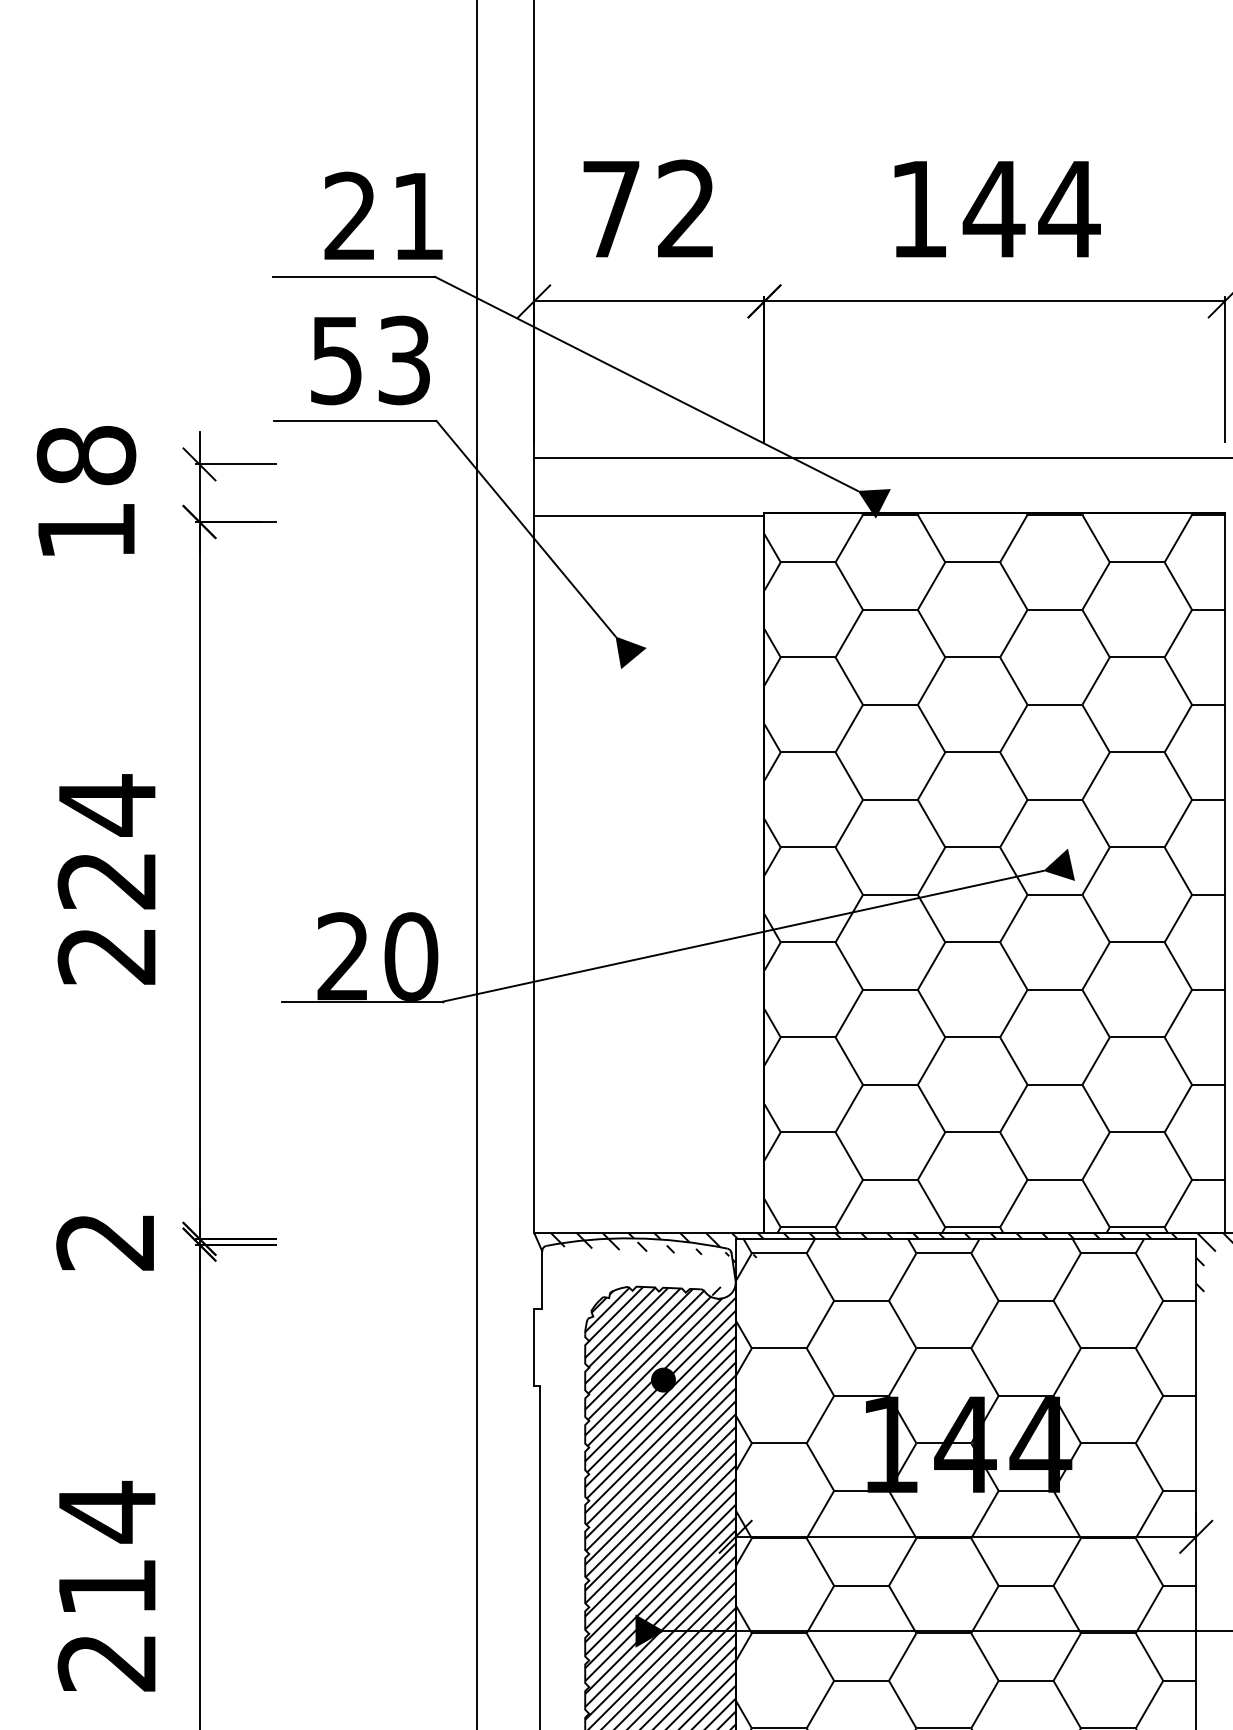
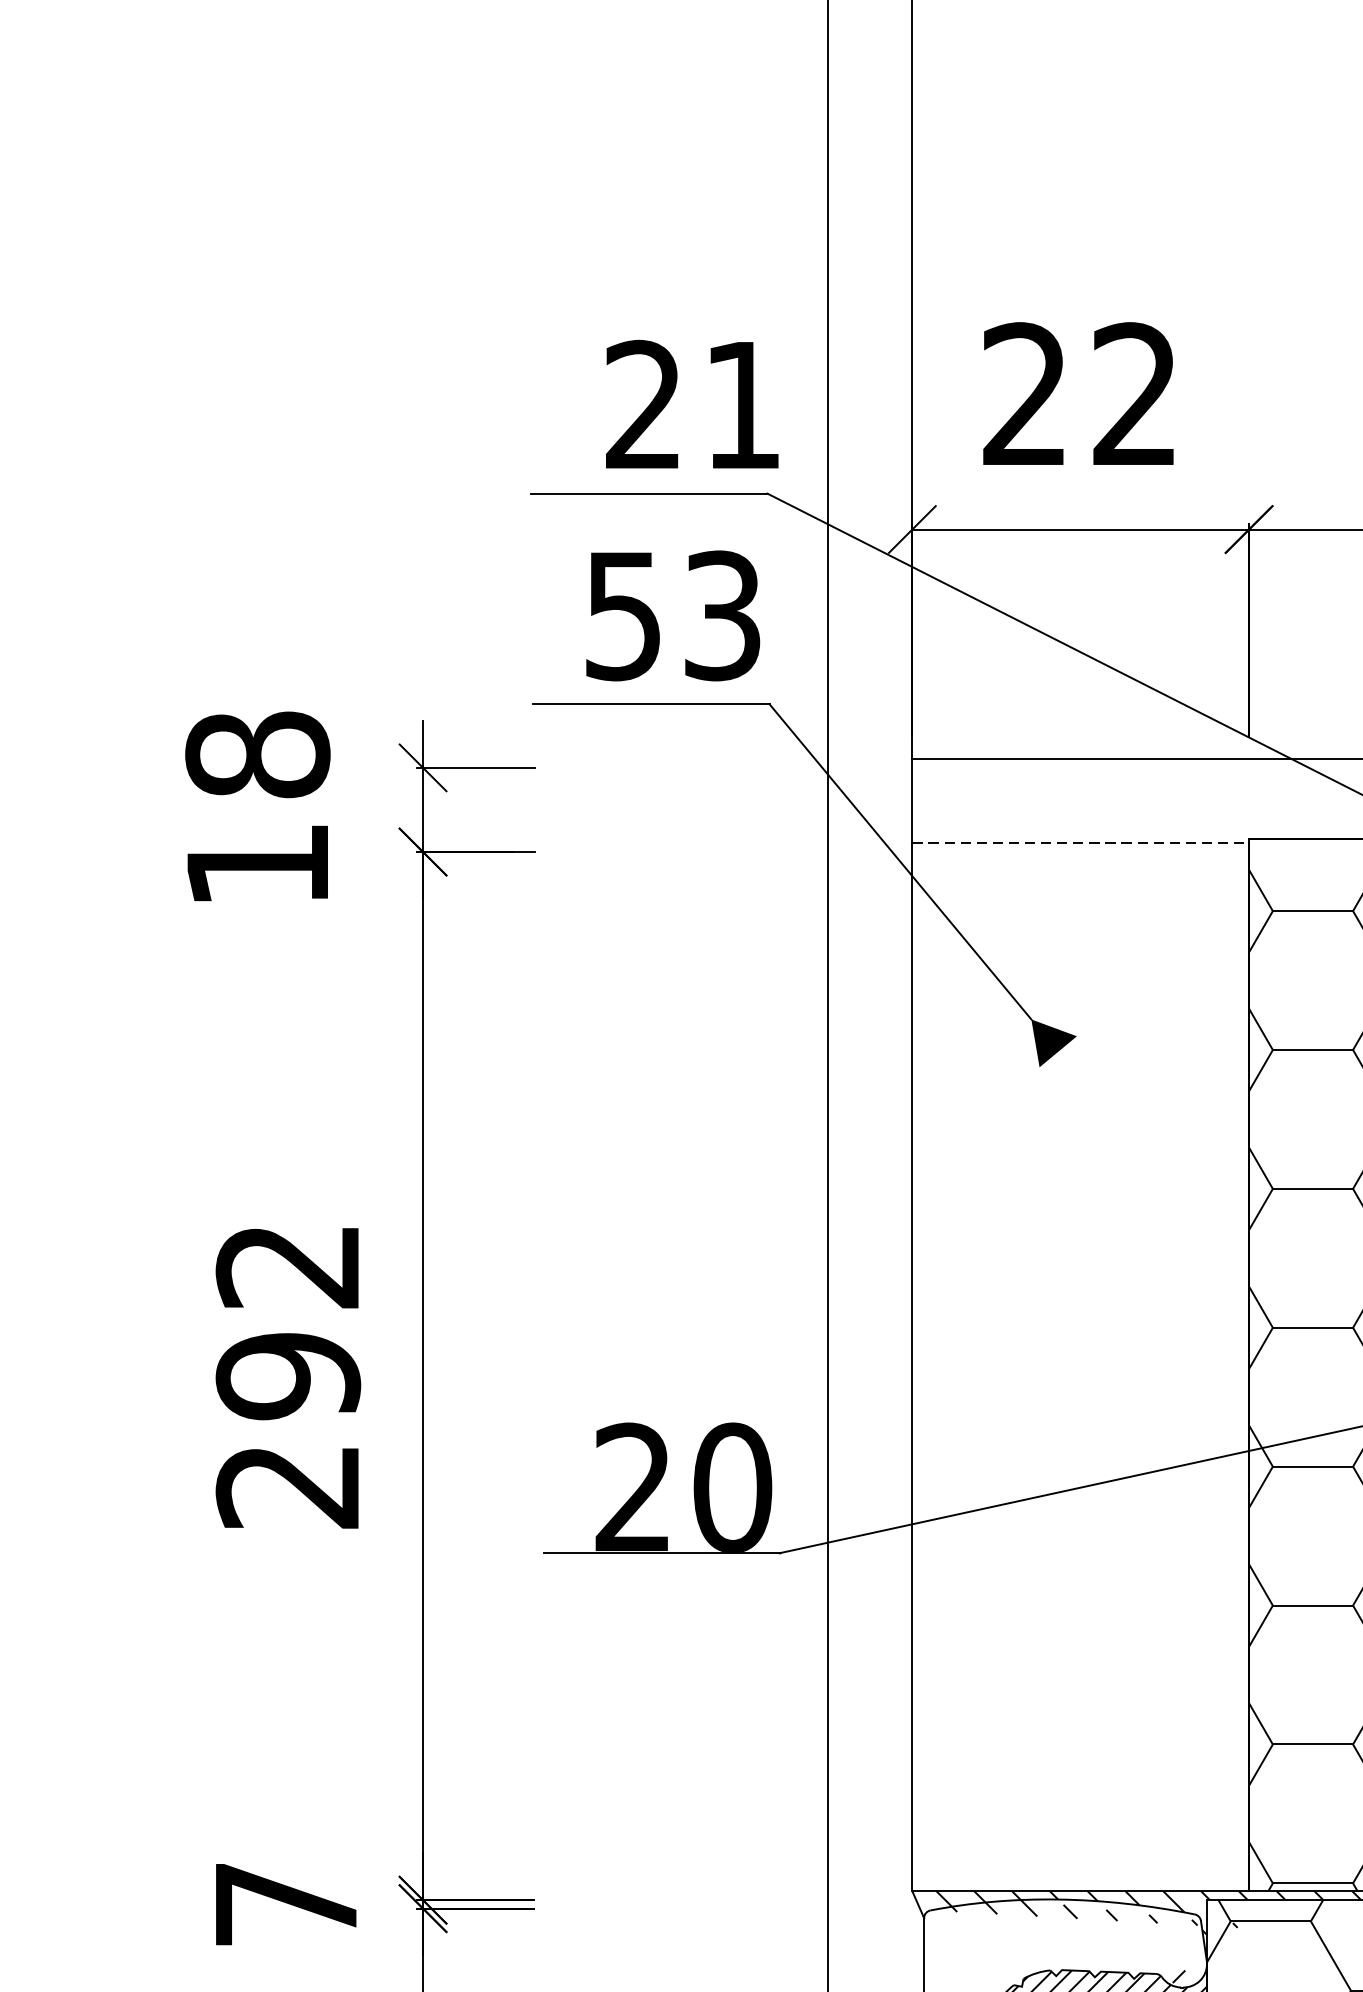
text: (610, 208) -> (1023, 393), 72 -> 22
line: (649, 515) -> (1081, 842), solid -> dashed
text: (107, 842) -> (288, 1320), 224 -> 292
text: (104, 1242) -> (284, 1905), 2 -> 7

